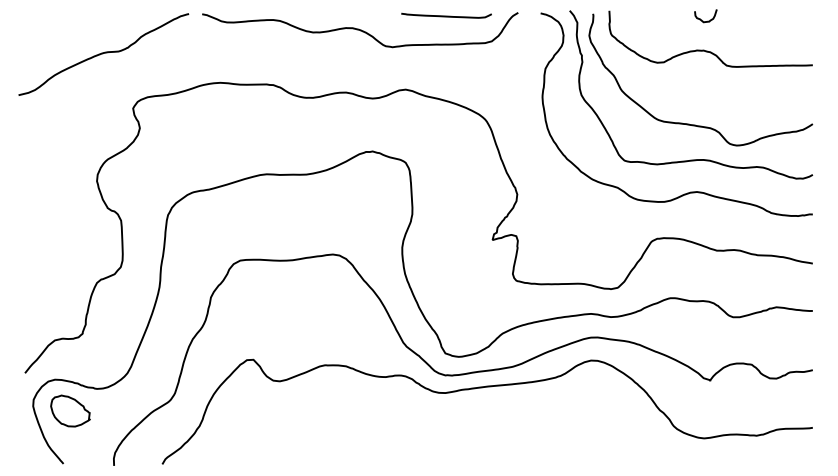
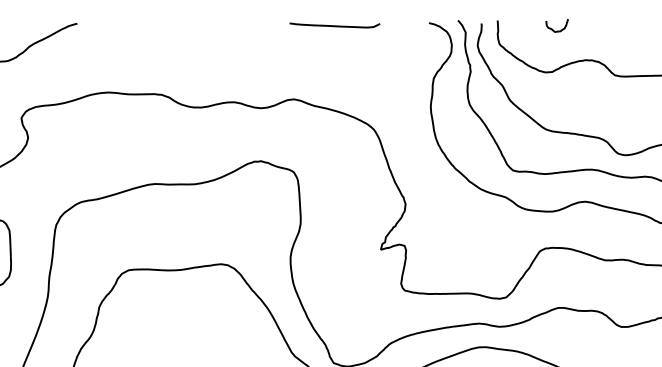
curve: (703, 20) -> (554, 30), moved
curve: (360, 30) -> (248, 40), removed

